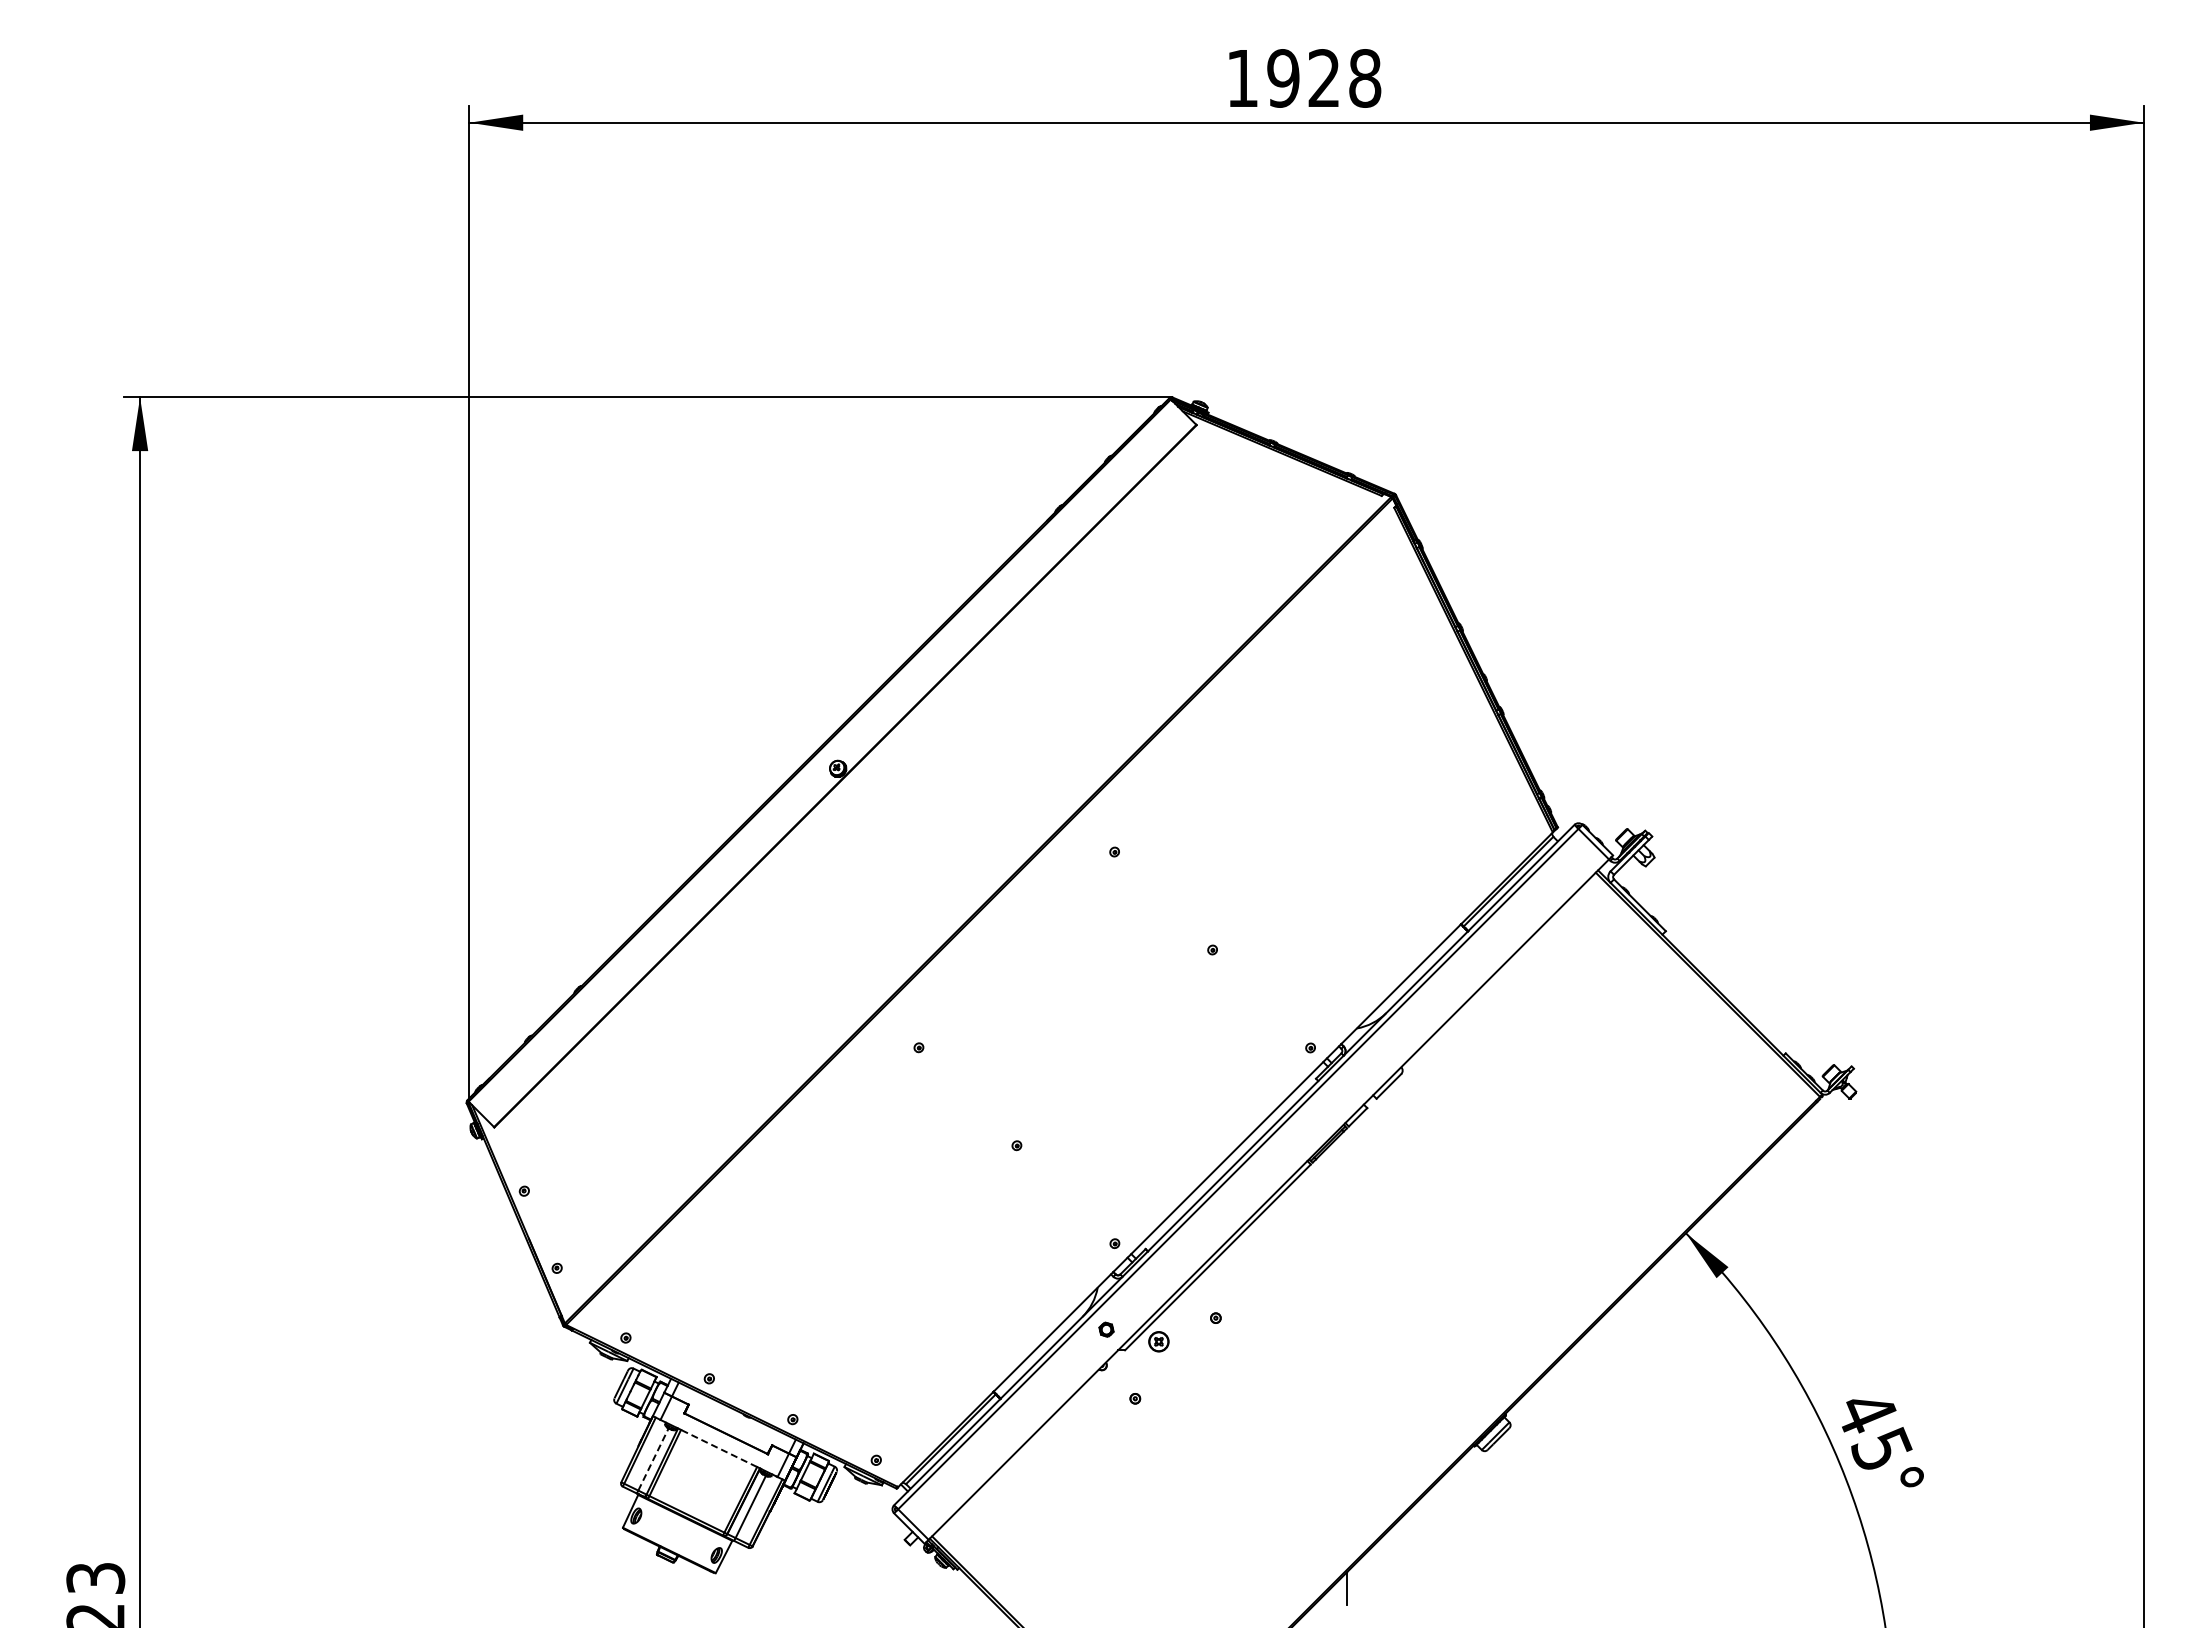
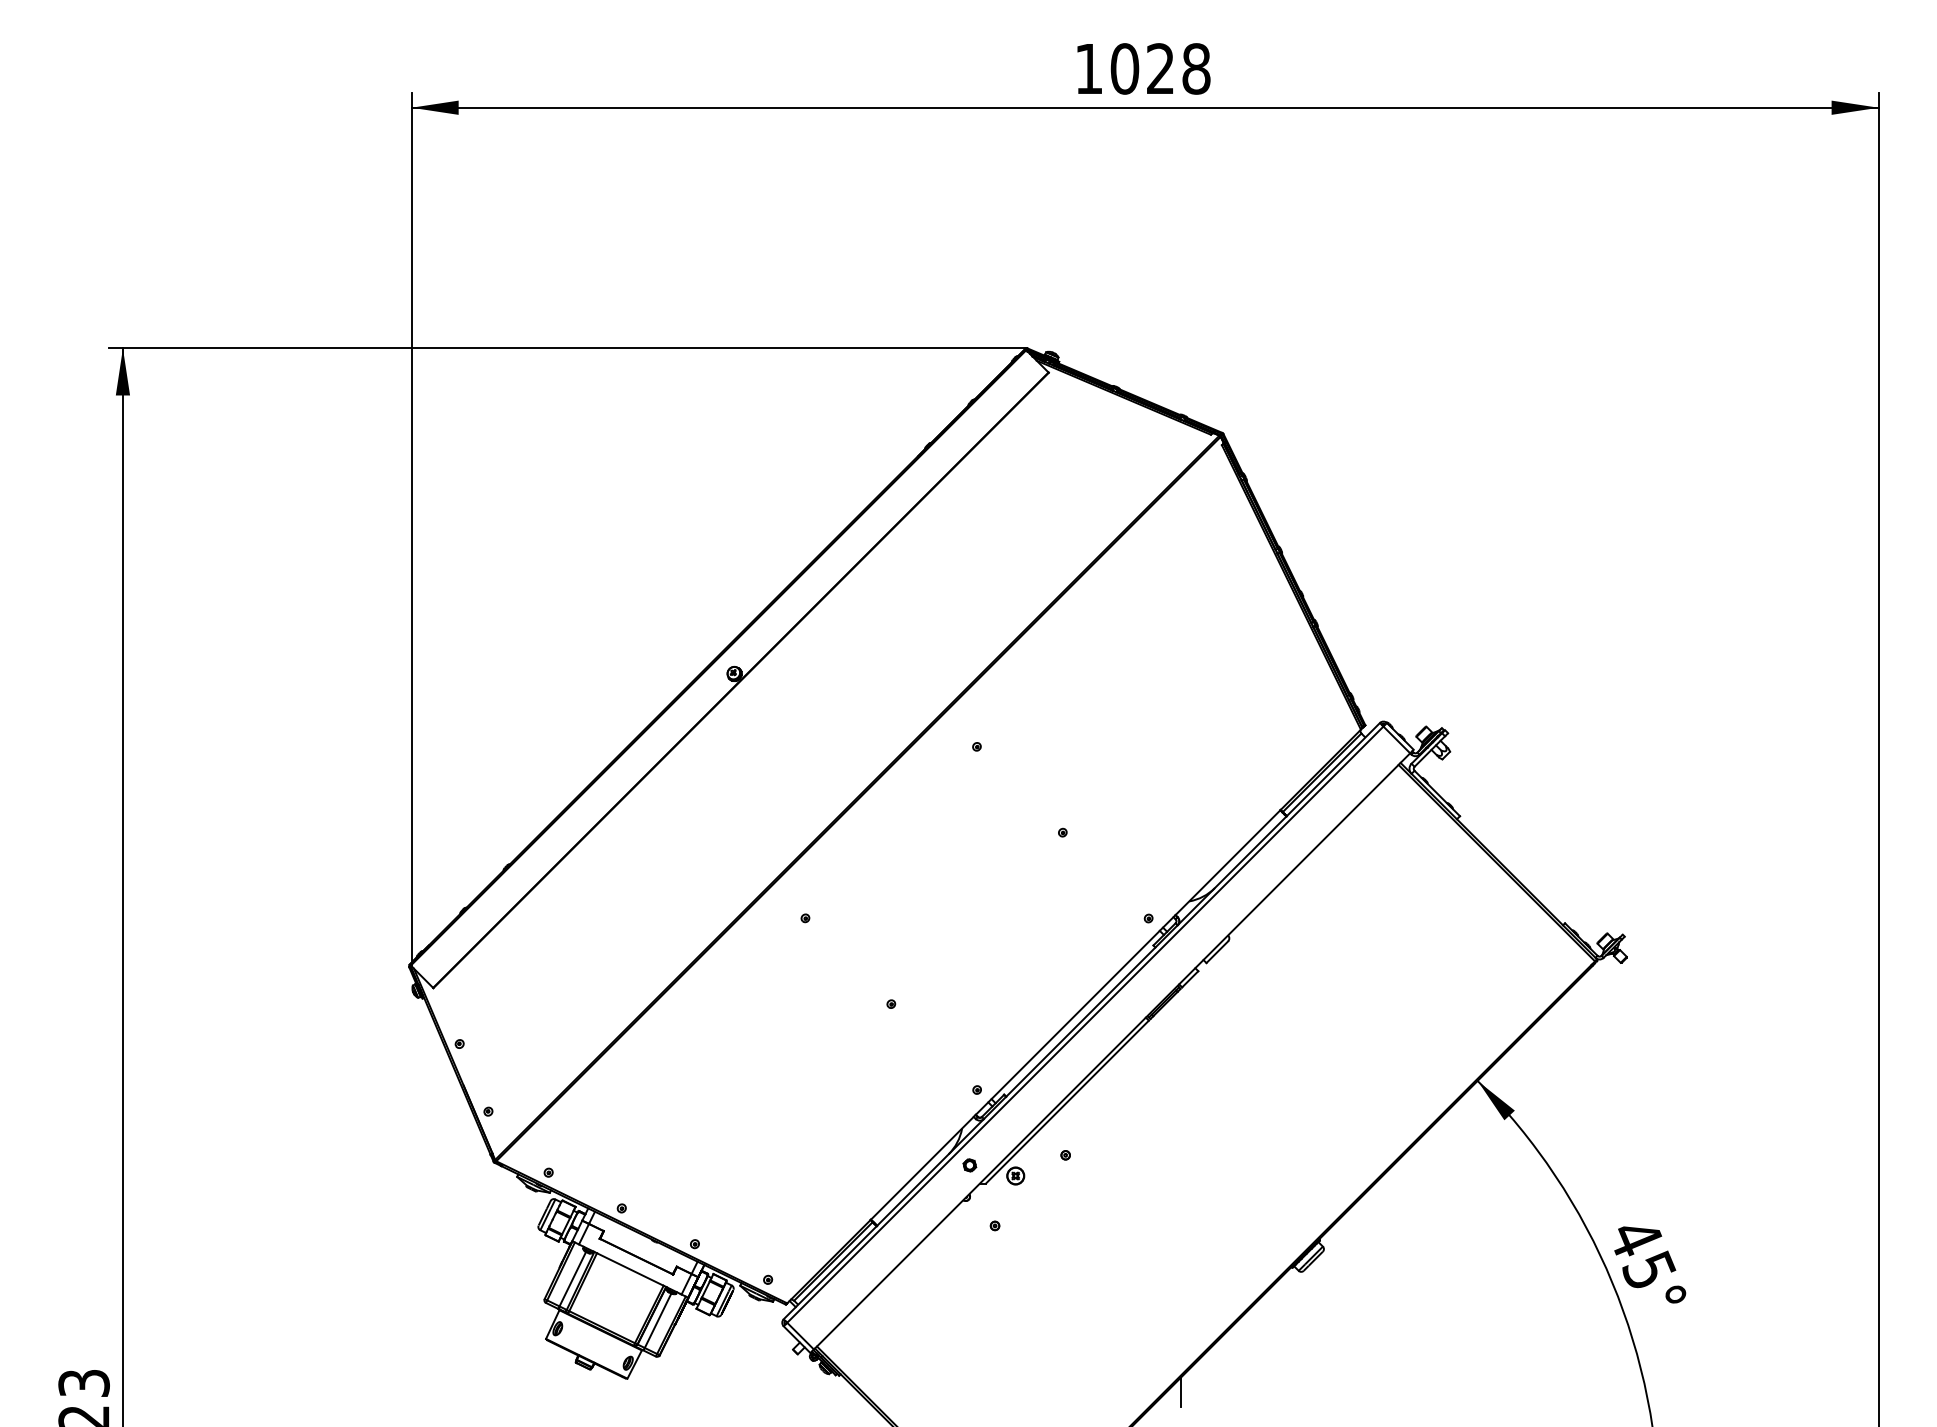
text: (1283, 78) -> (1124, 68), 1928 -> 1028
line: (718, 1448) -> (629, 1269), dashed -> solid
line: (653, 1459) -> (572, 1279), dashed -> solid

